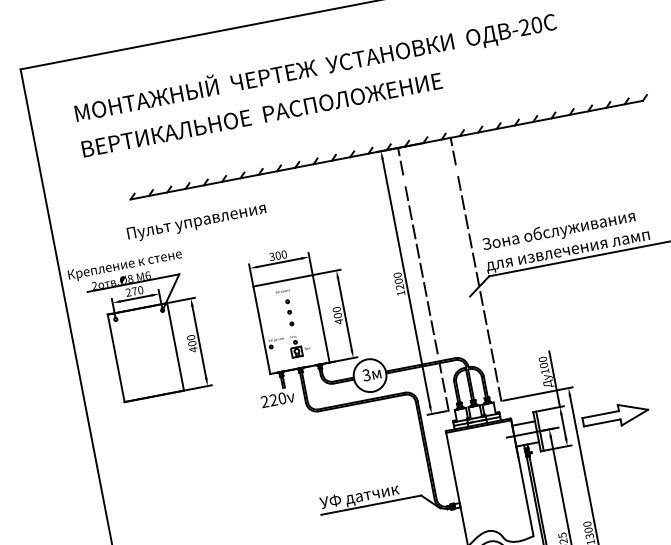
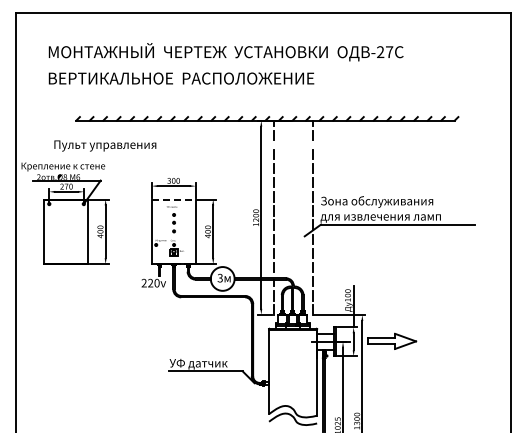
text: (536, 25) -> (389, 52), -20 -> -27
text: (196, 221) -> (105, 145), moved
line: (282, 280) -> (173, 199), solid -> dashed

